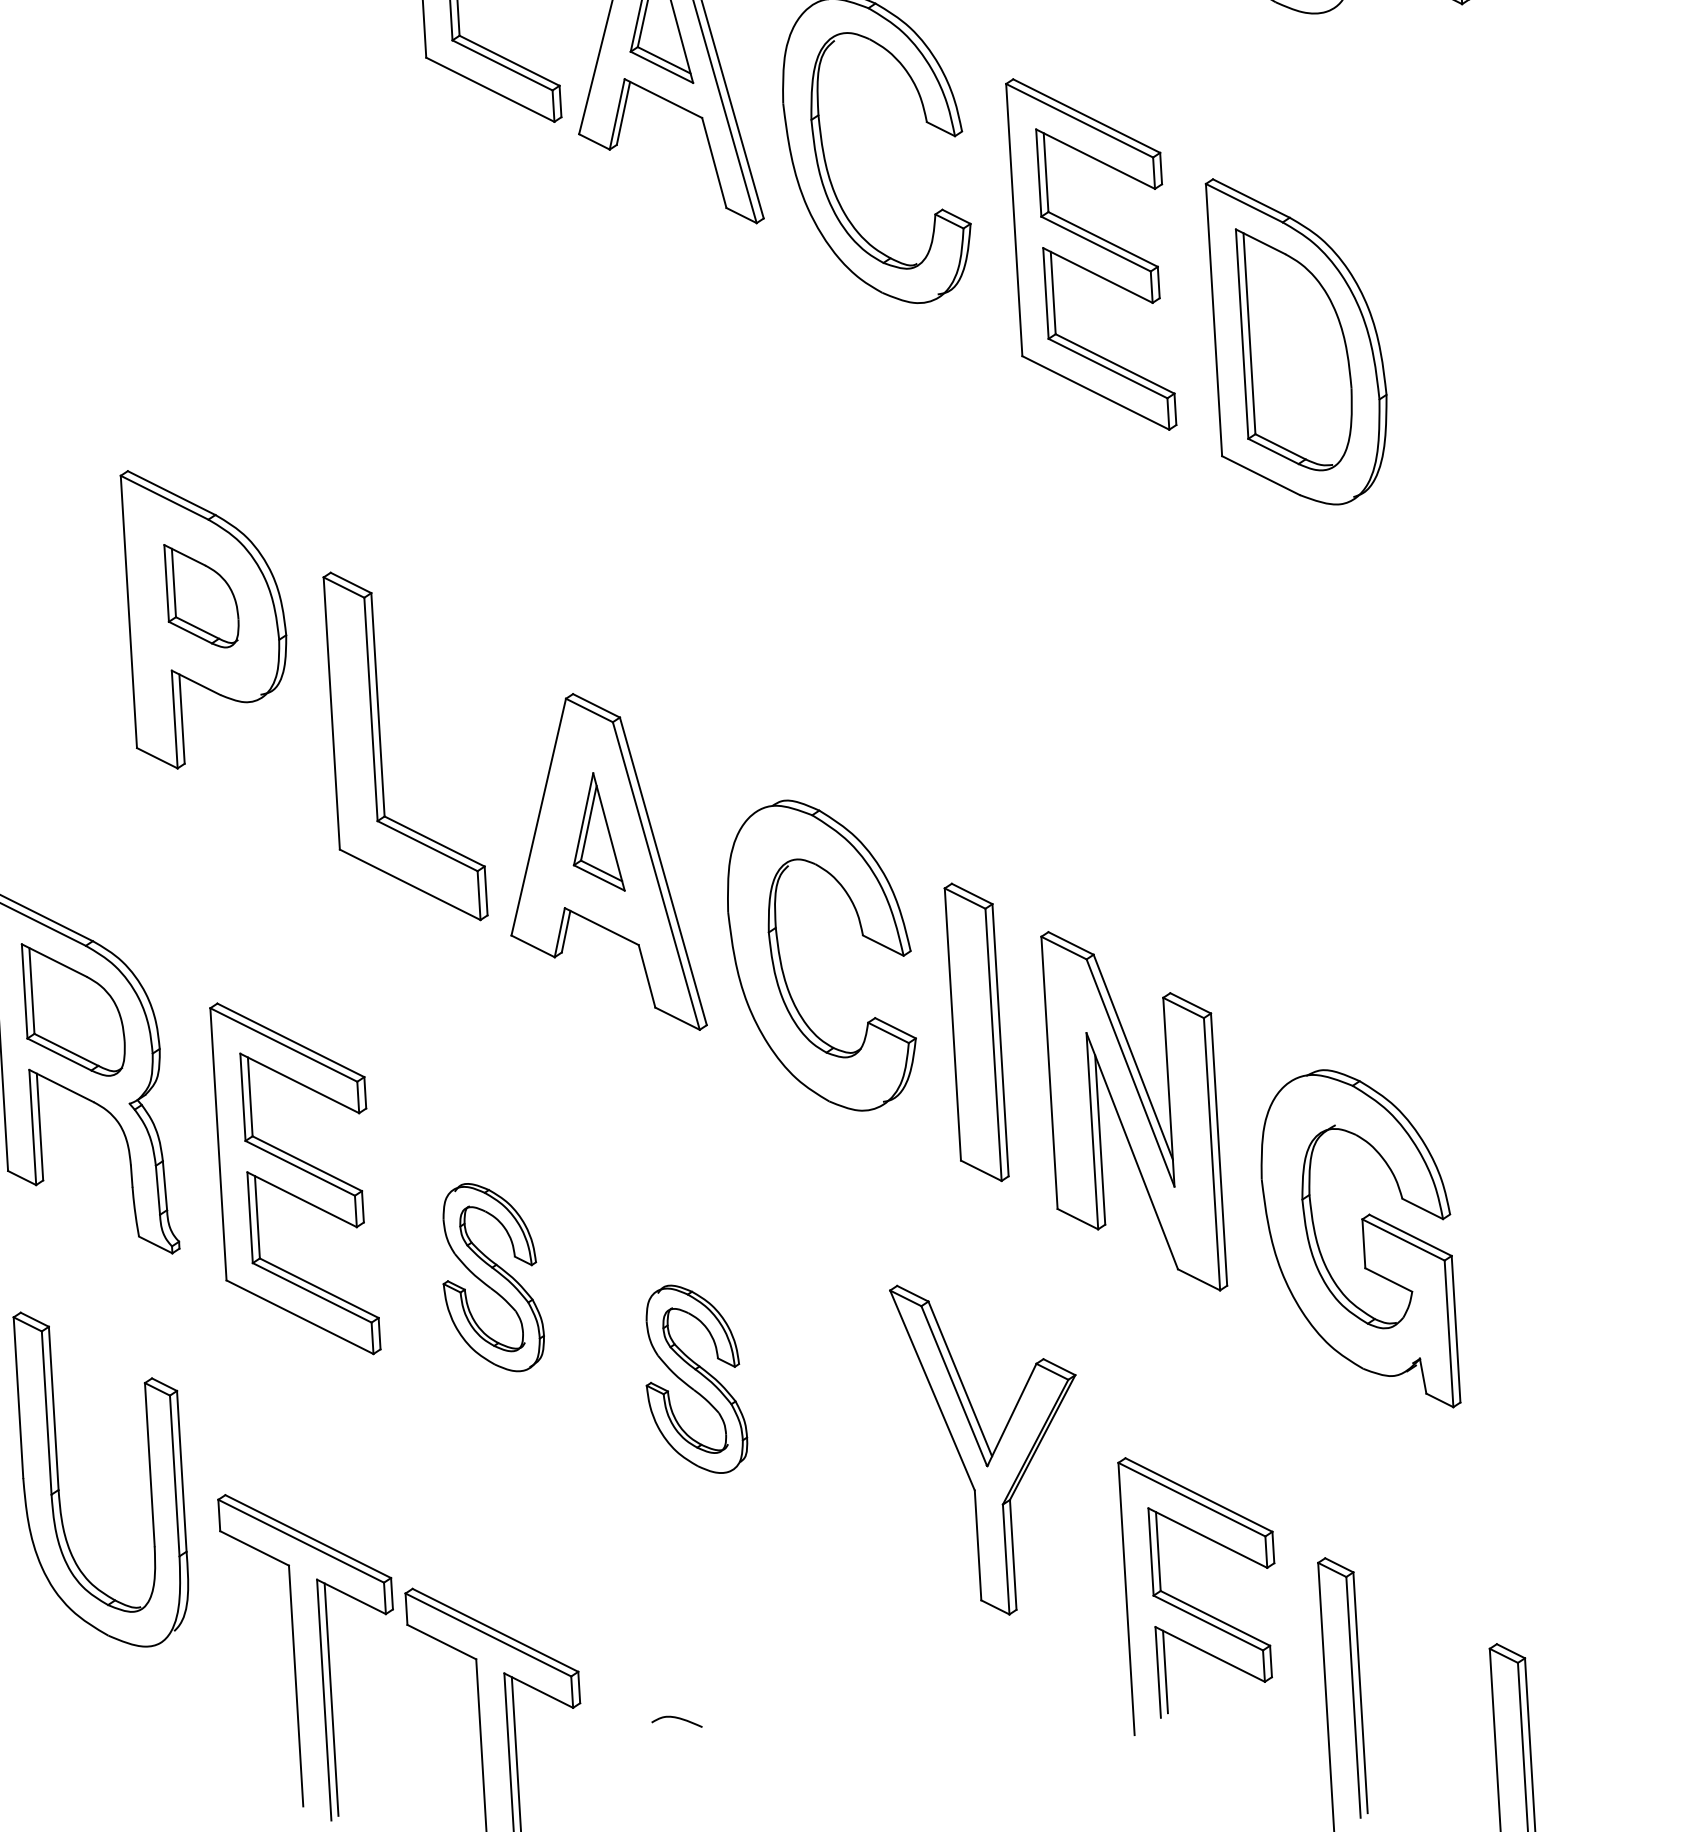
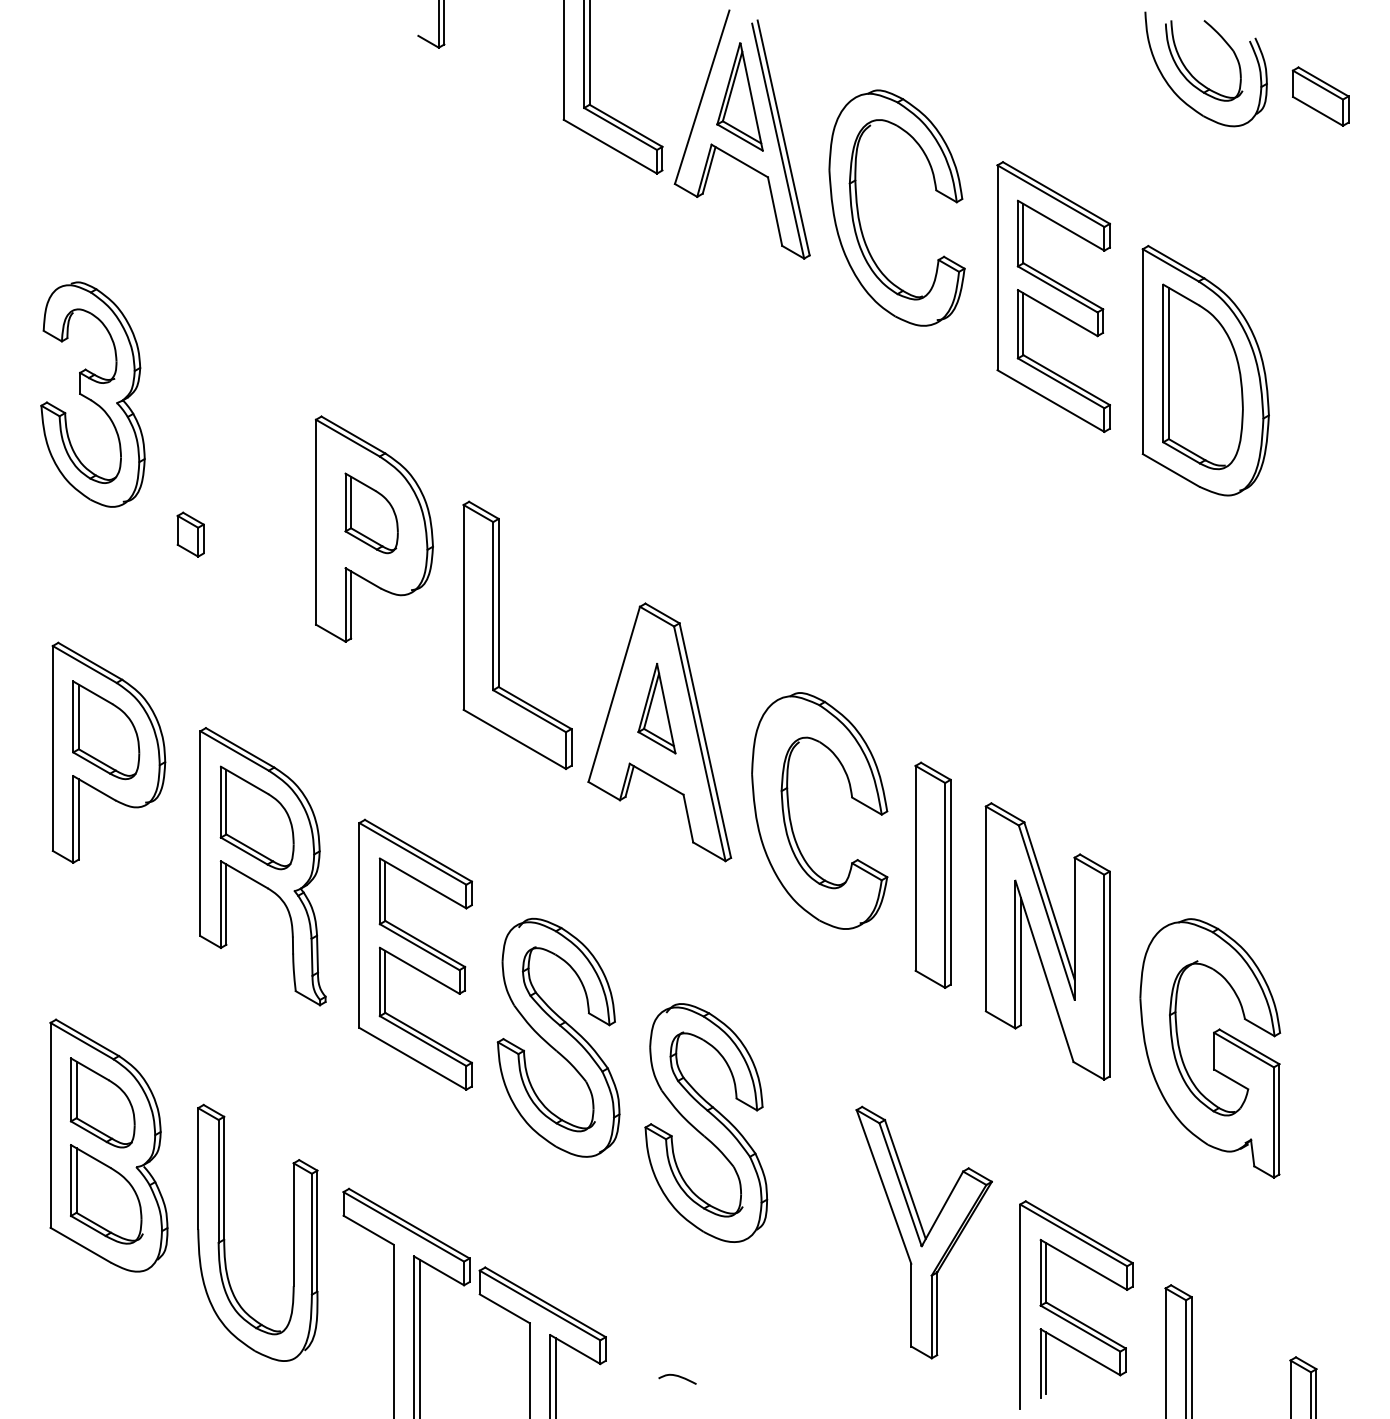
part: (491, 1277) -> (558, 1037), size x1.67
part: (695, 1378) -> (706, 1122), size x1.67
part: (988, 1447) -> (923, 1232), moved
part: (60, 1489) -> (225, 1239), moved

